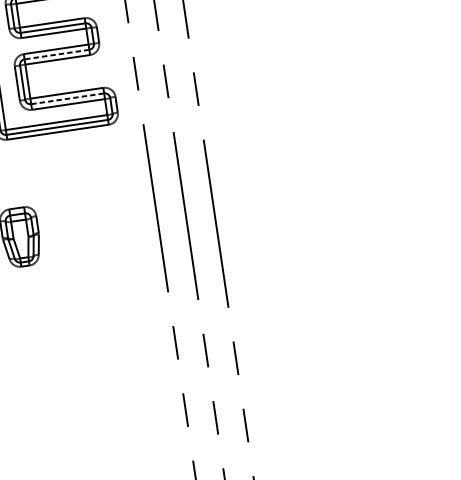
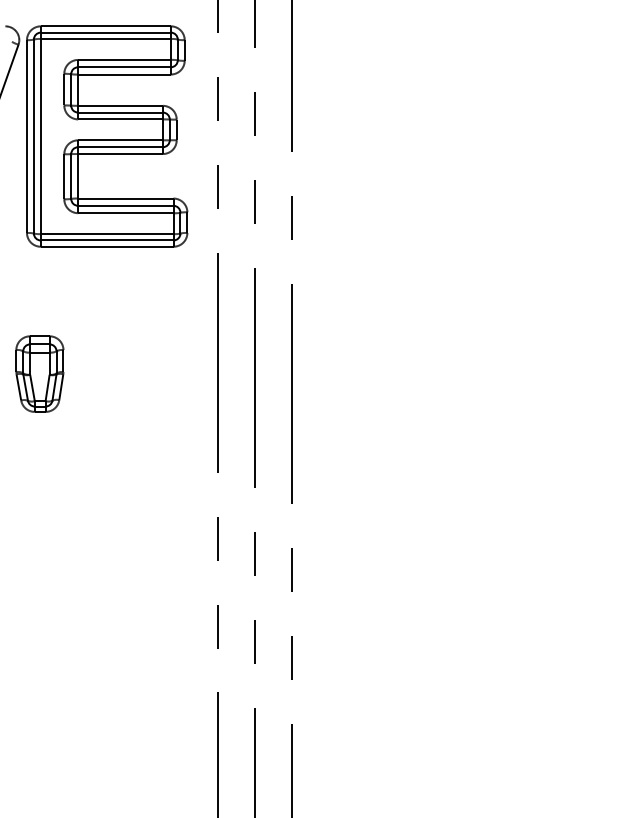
line: (57, 54) -> (120, 147), dashed -> solid
line: (67, 98) -> (125, 205), dashed -> solid

